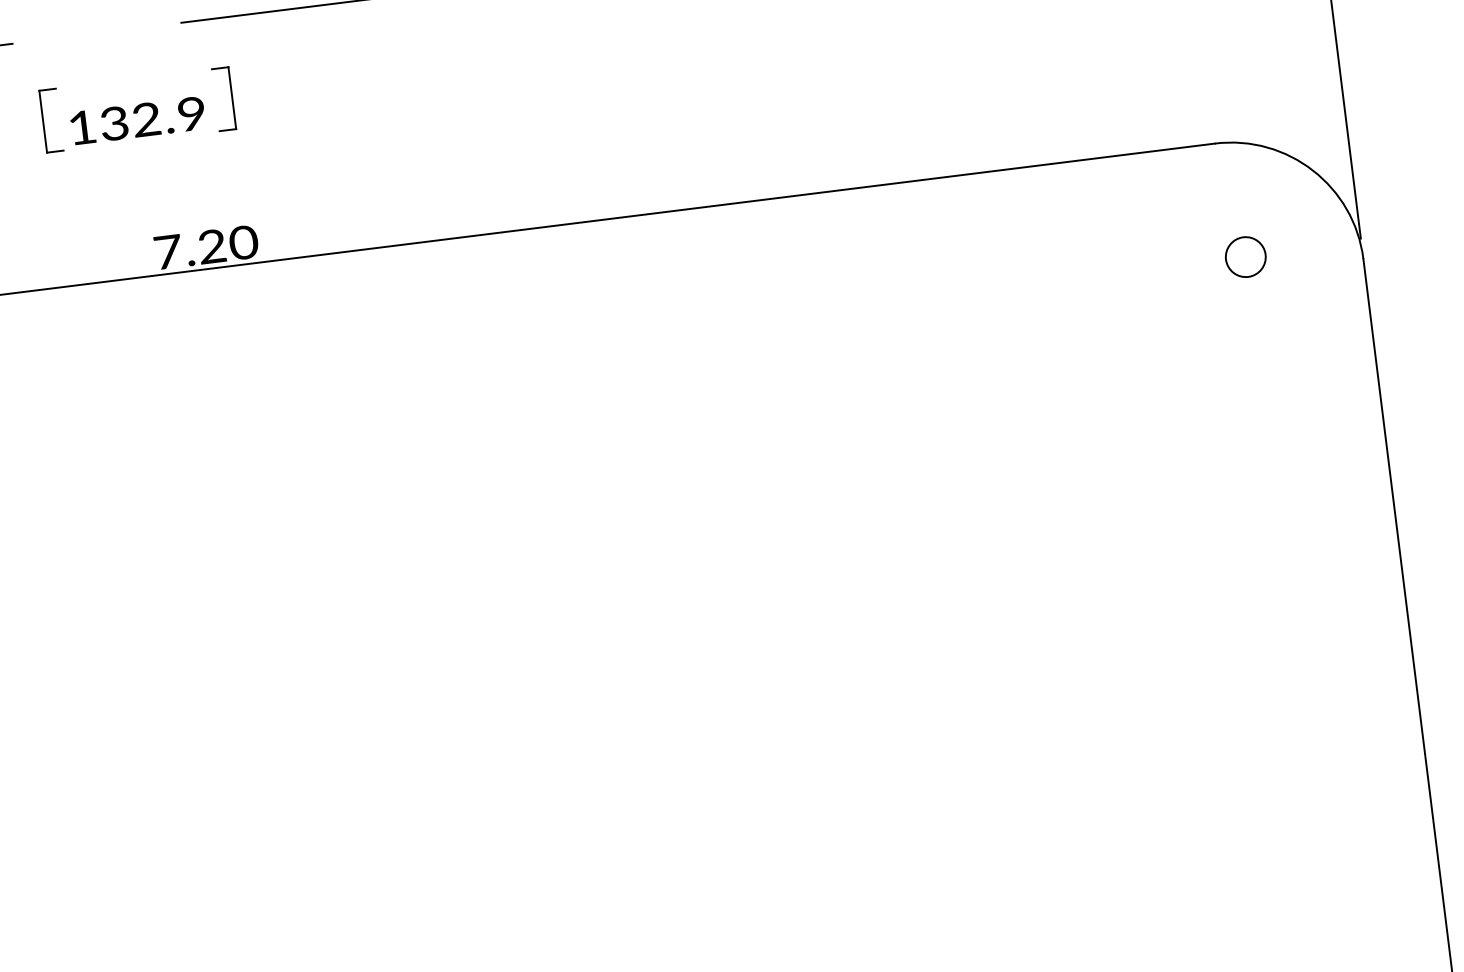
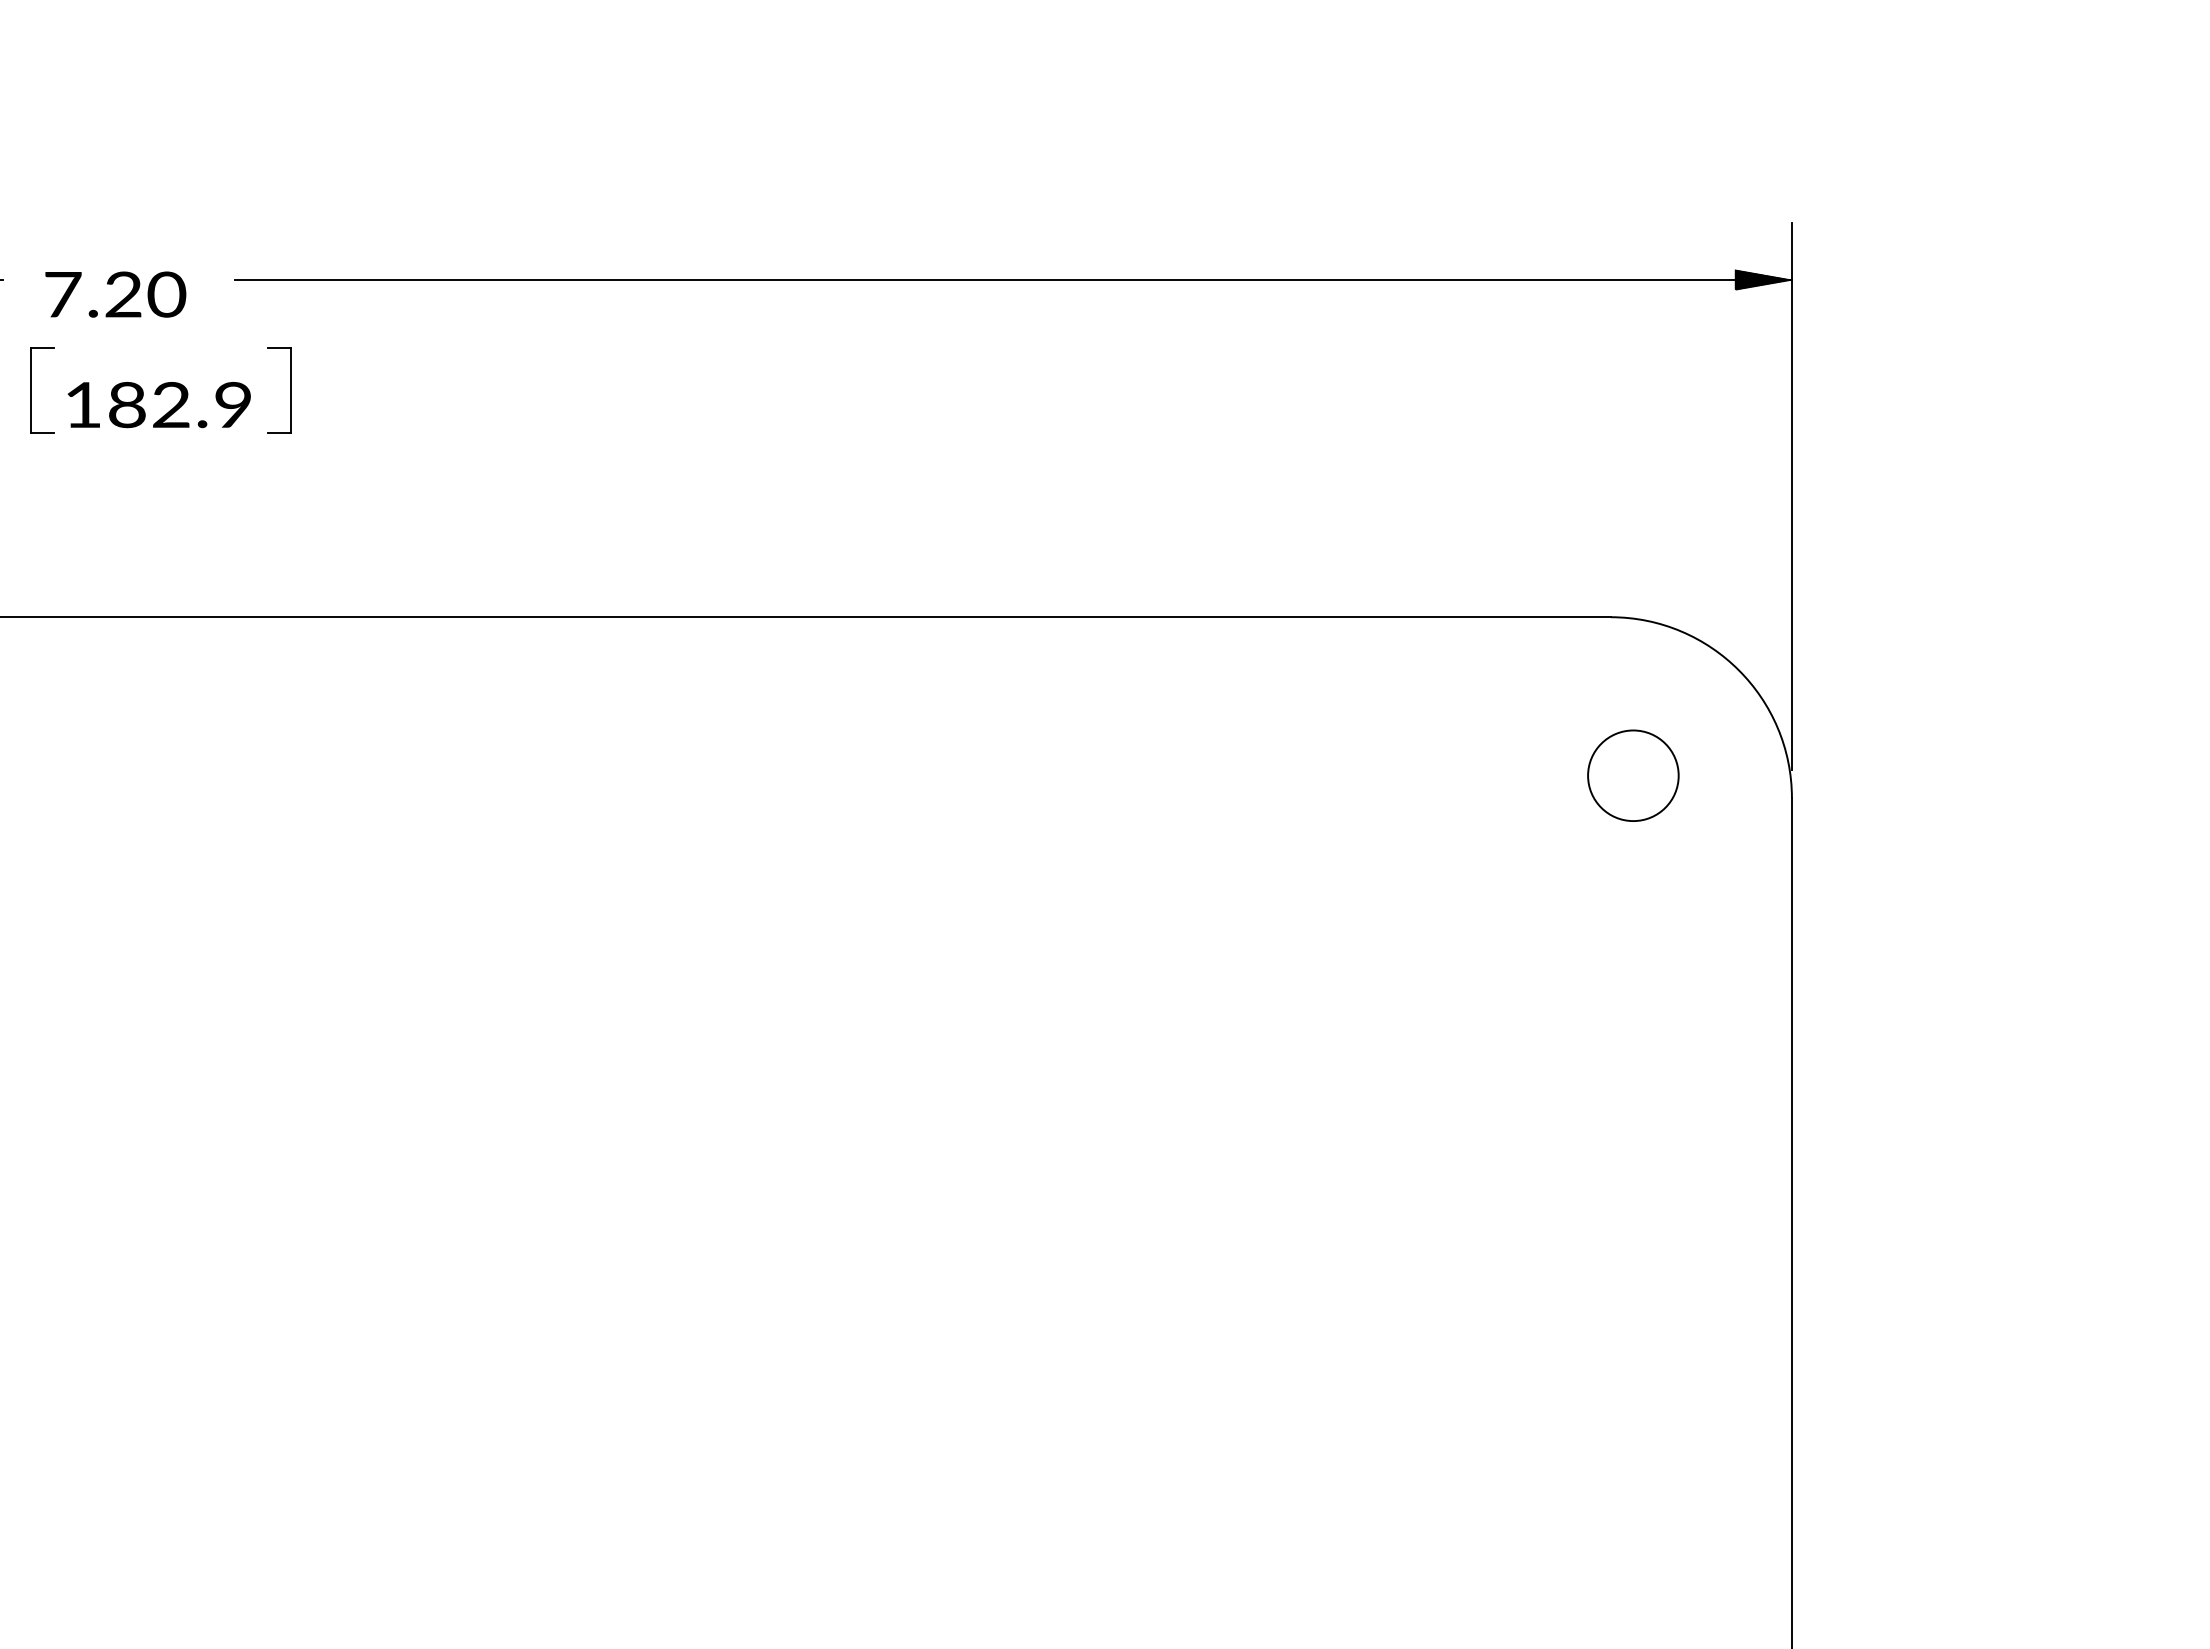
text: (113, 123) -> (126, 404), 132.9 -> 182.9
text: (206, 247) -> (115, 294), moved
circle: (1245, 256) -> (1633, 775), size x1.67

